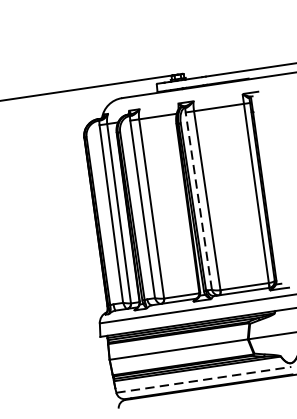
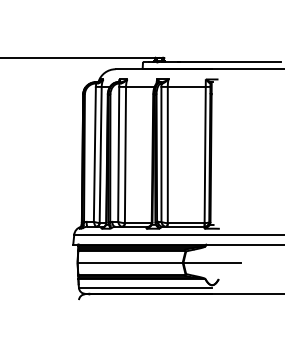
line: (198, 199) -> (161, 153), dashed -> solid
line: (203, 380) -> (145, 288), dashed -> solid

